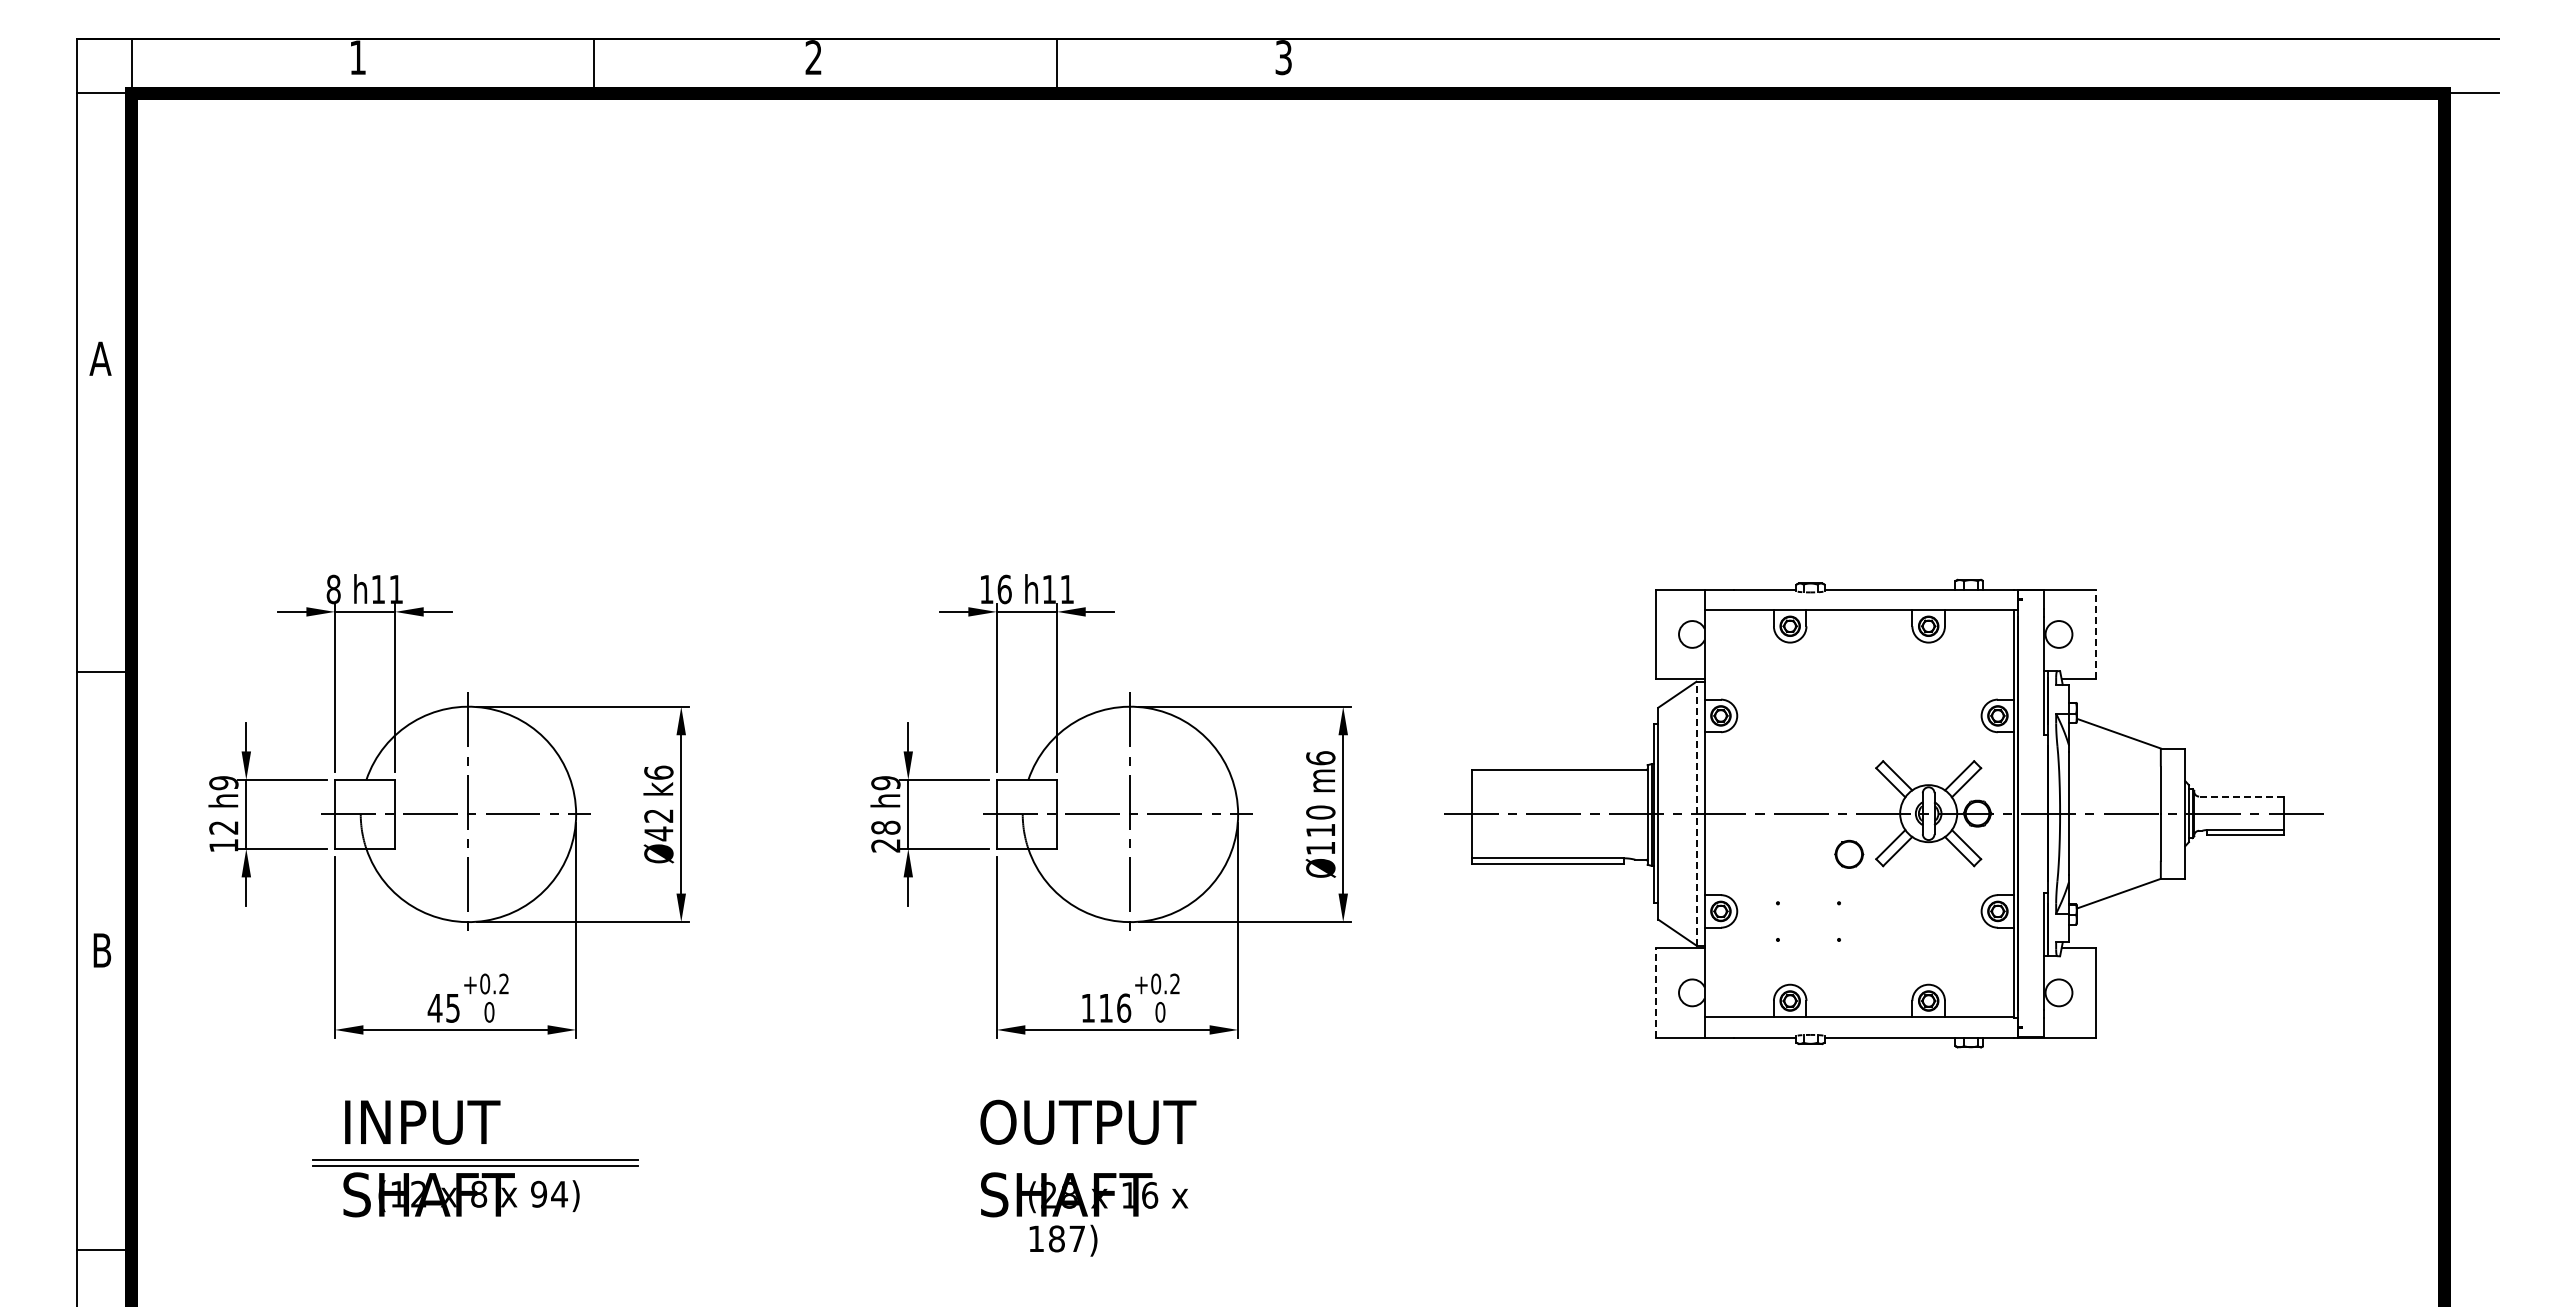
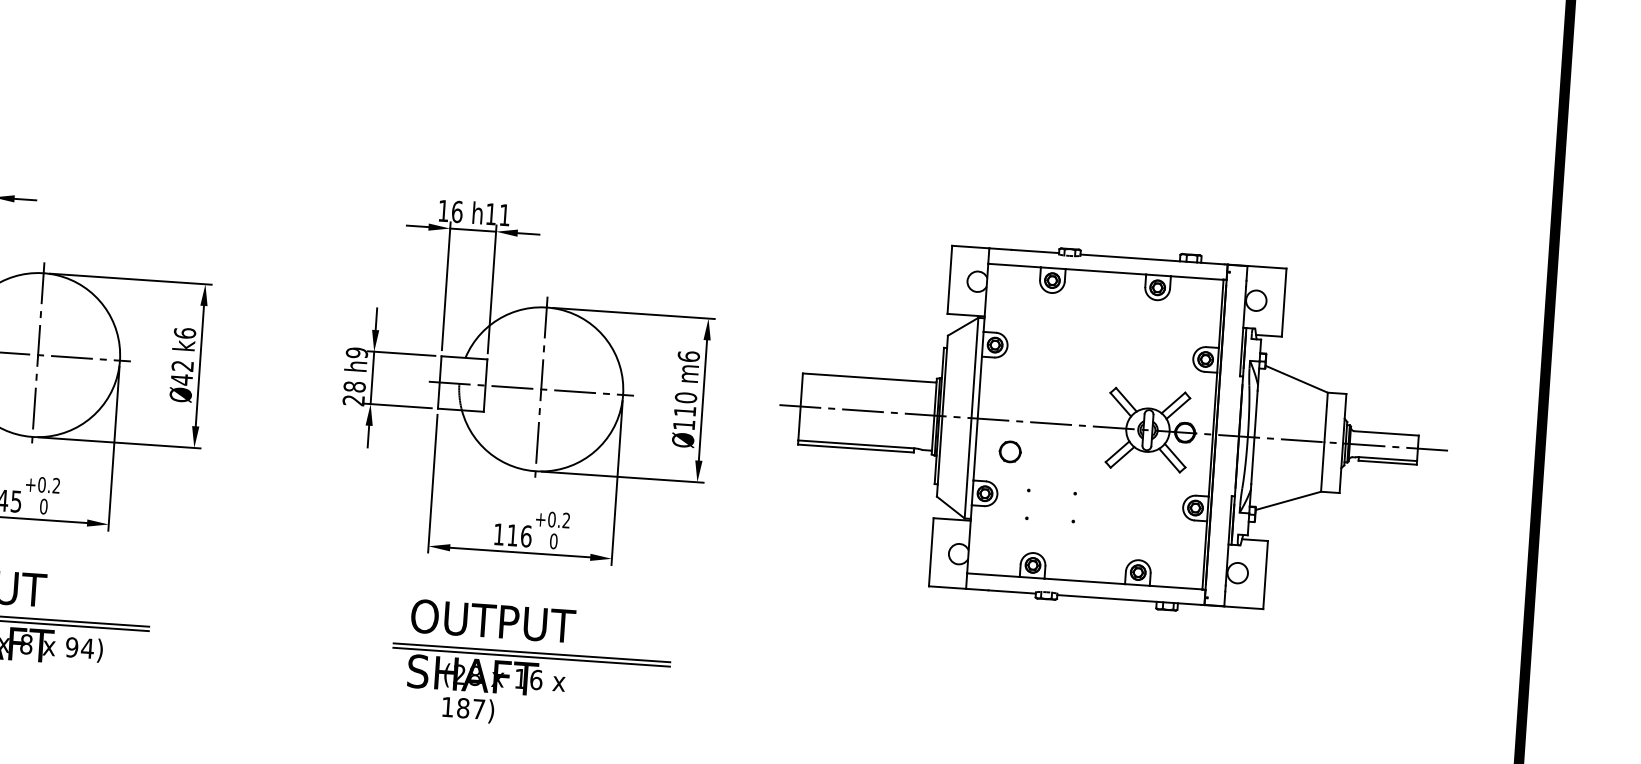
line: (2095, 634) -> (1284, 302), dashed -> solid
line: (2240, 796) -> (1385, 433), dashed -> solid
line: (1696, 813) -> (971, 418), dashed -> solid
part: (1849, 853) -> (1010, 451), moved
line: (1655, 992) -> (931, 551), dashed -> solid
line: (1141, 1160) -> (531, 653), added
line: (1141, 1166) -> (531, 657), added

